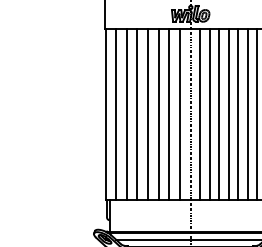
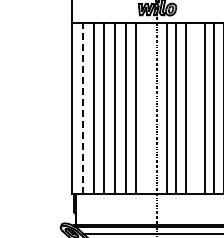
line: (116, 114) -> (83, 108), solid -> dashed
line: (180, 114) -> (147, 108), removed
line: (228, 114) -> (195, 108), removed

